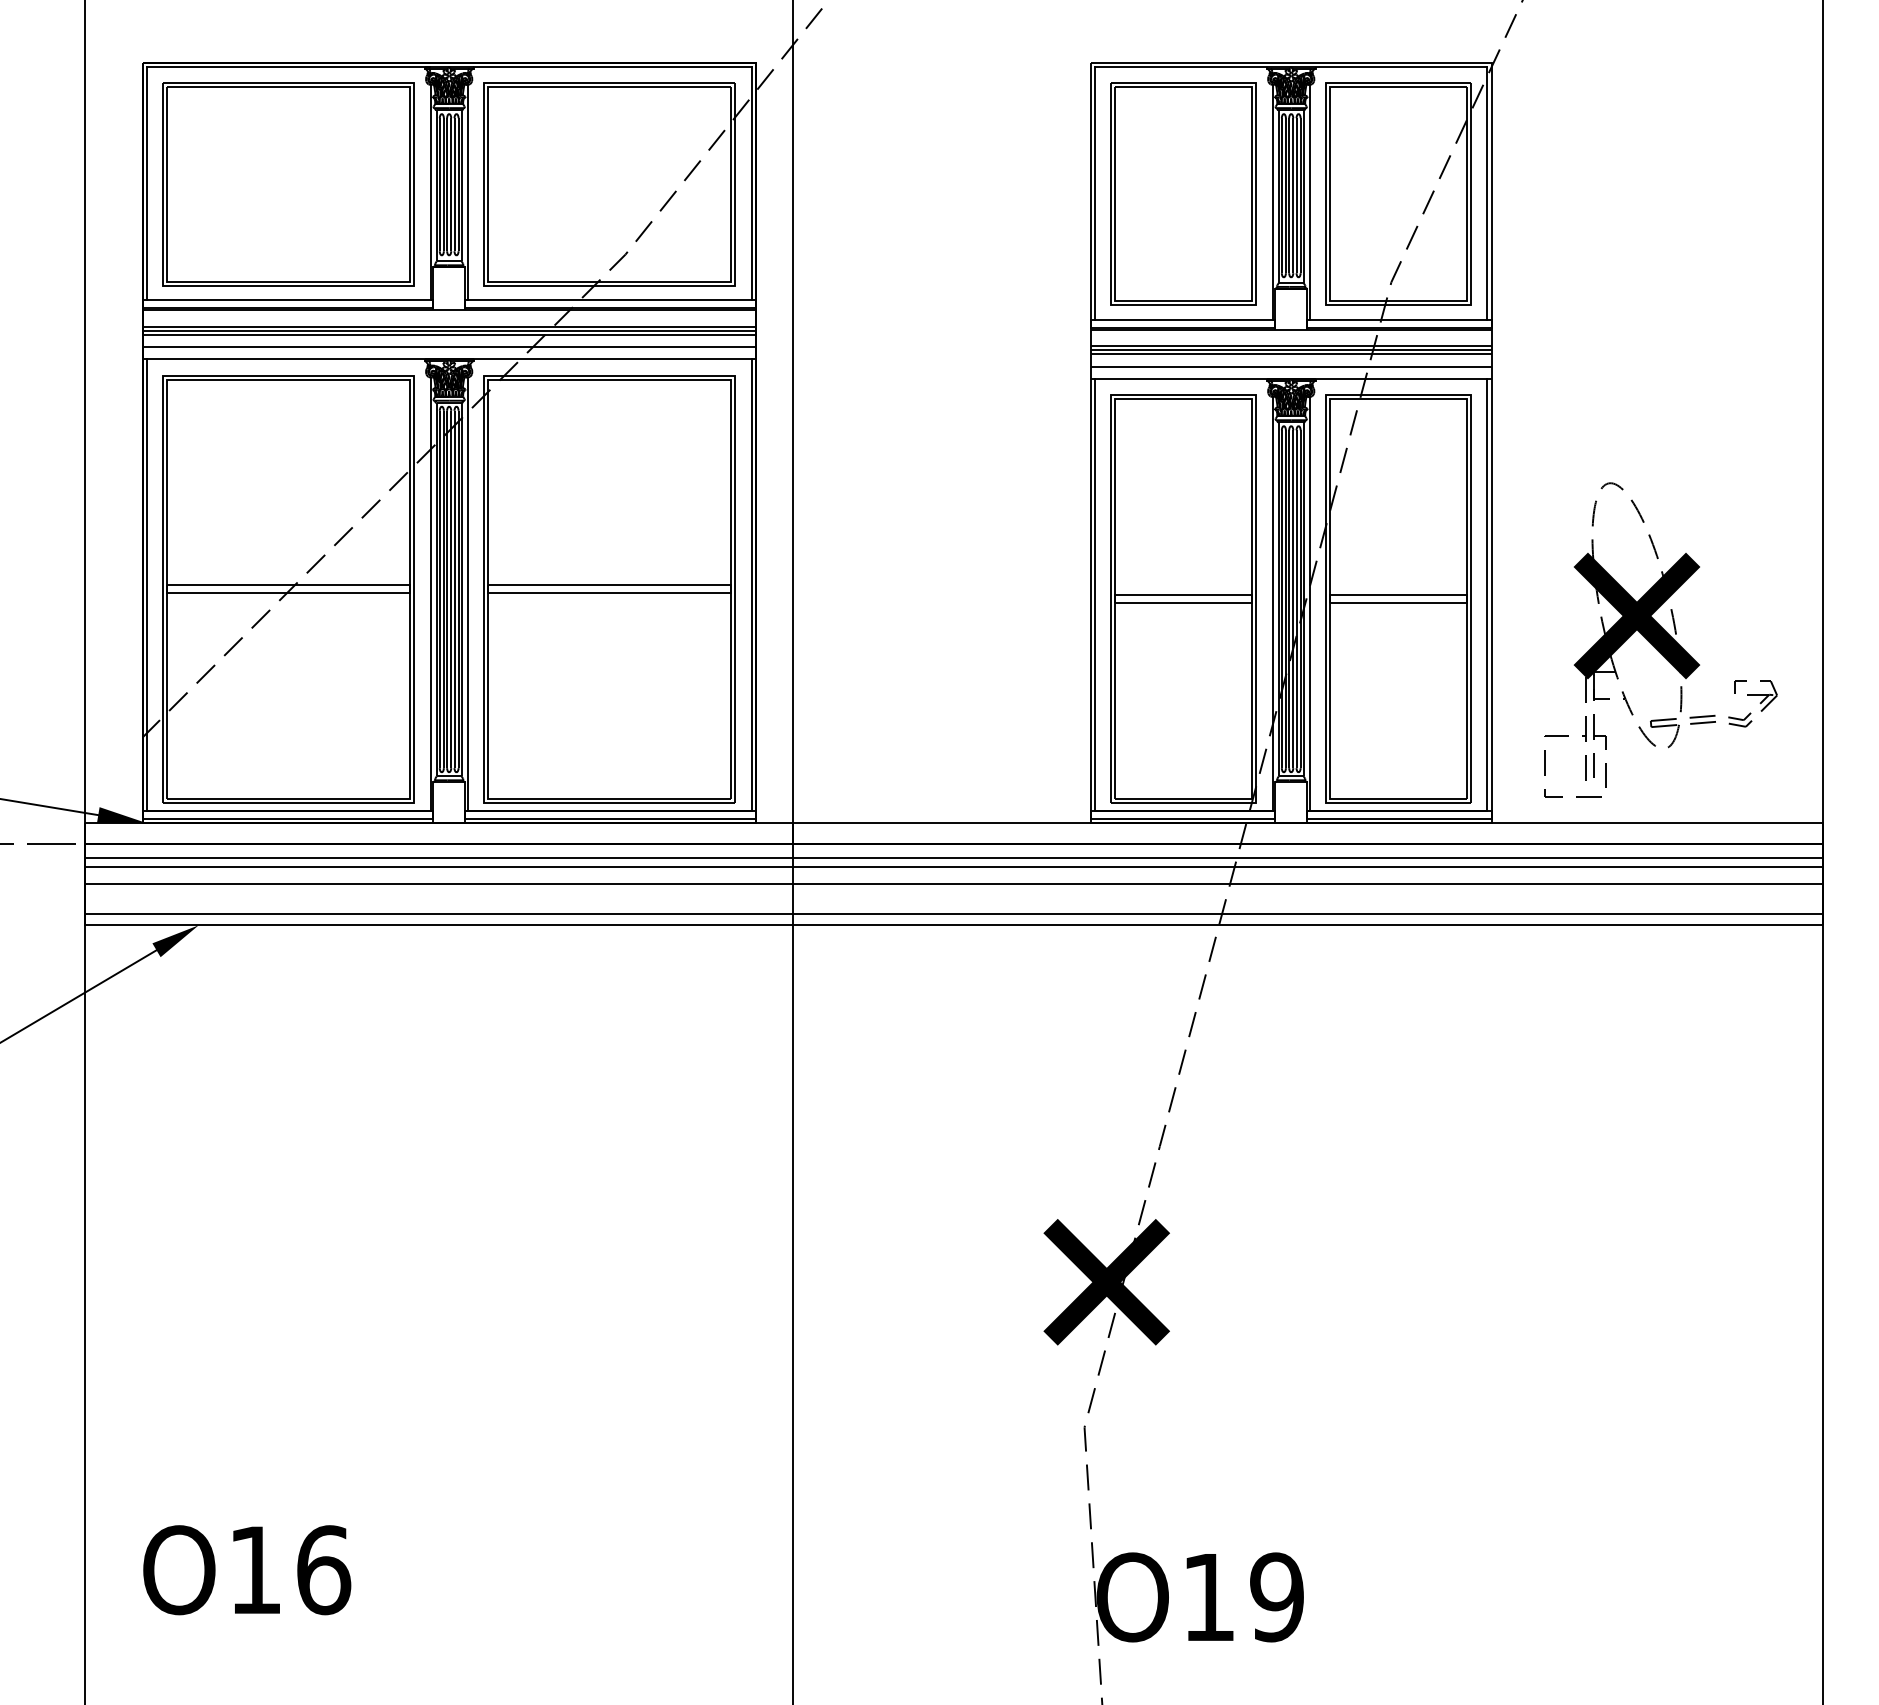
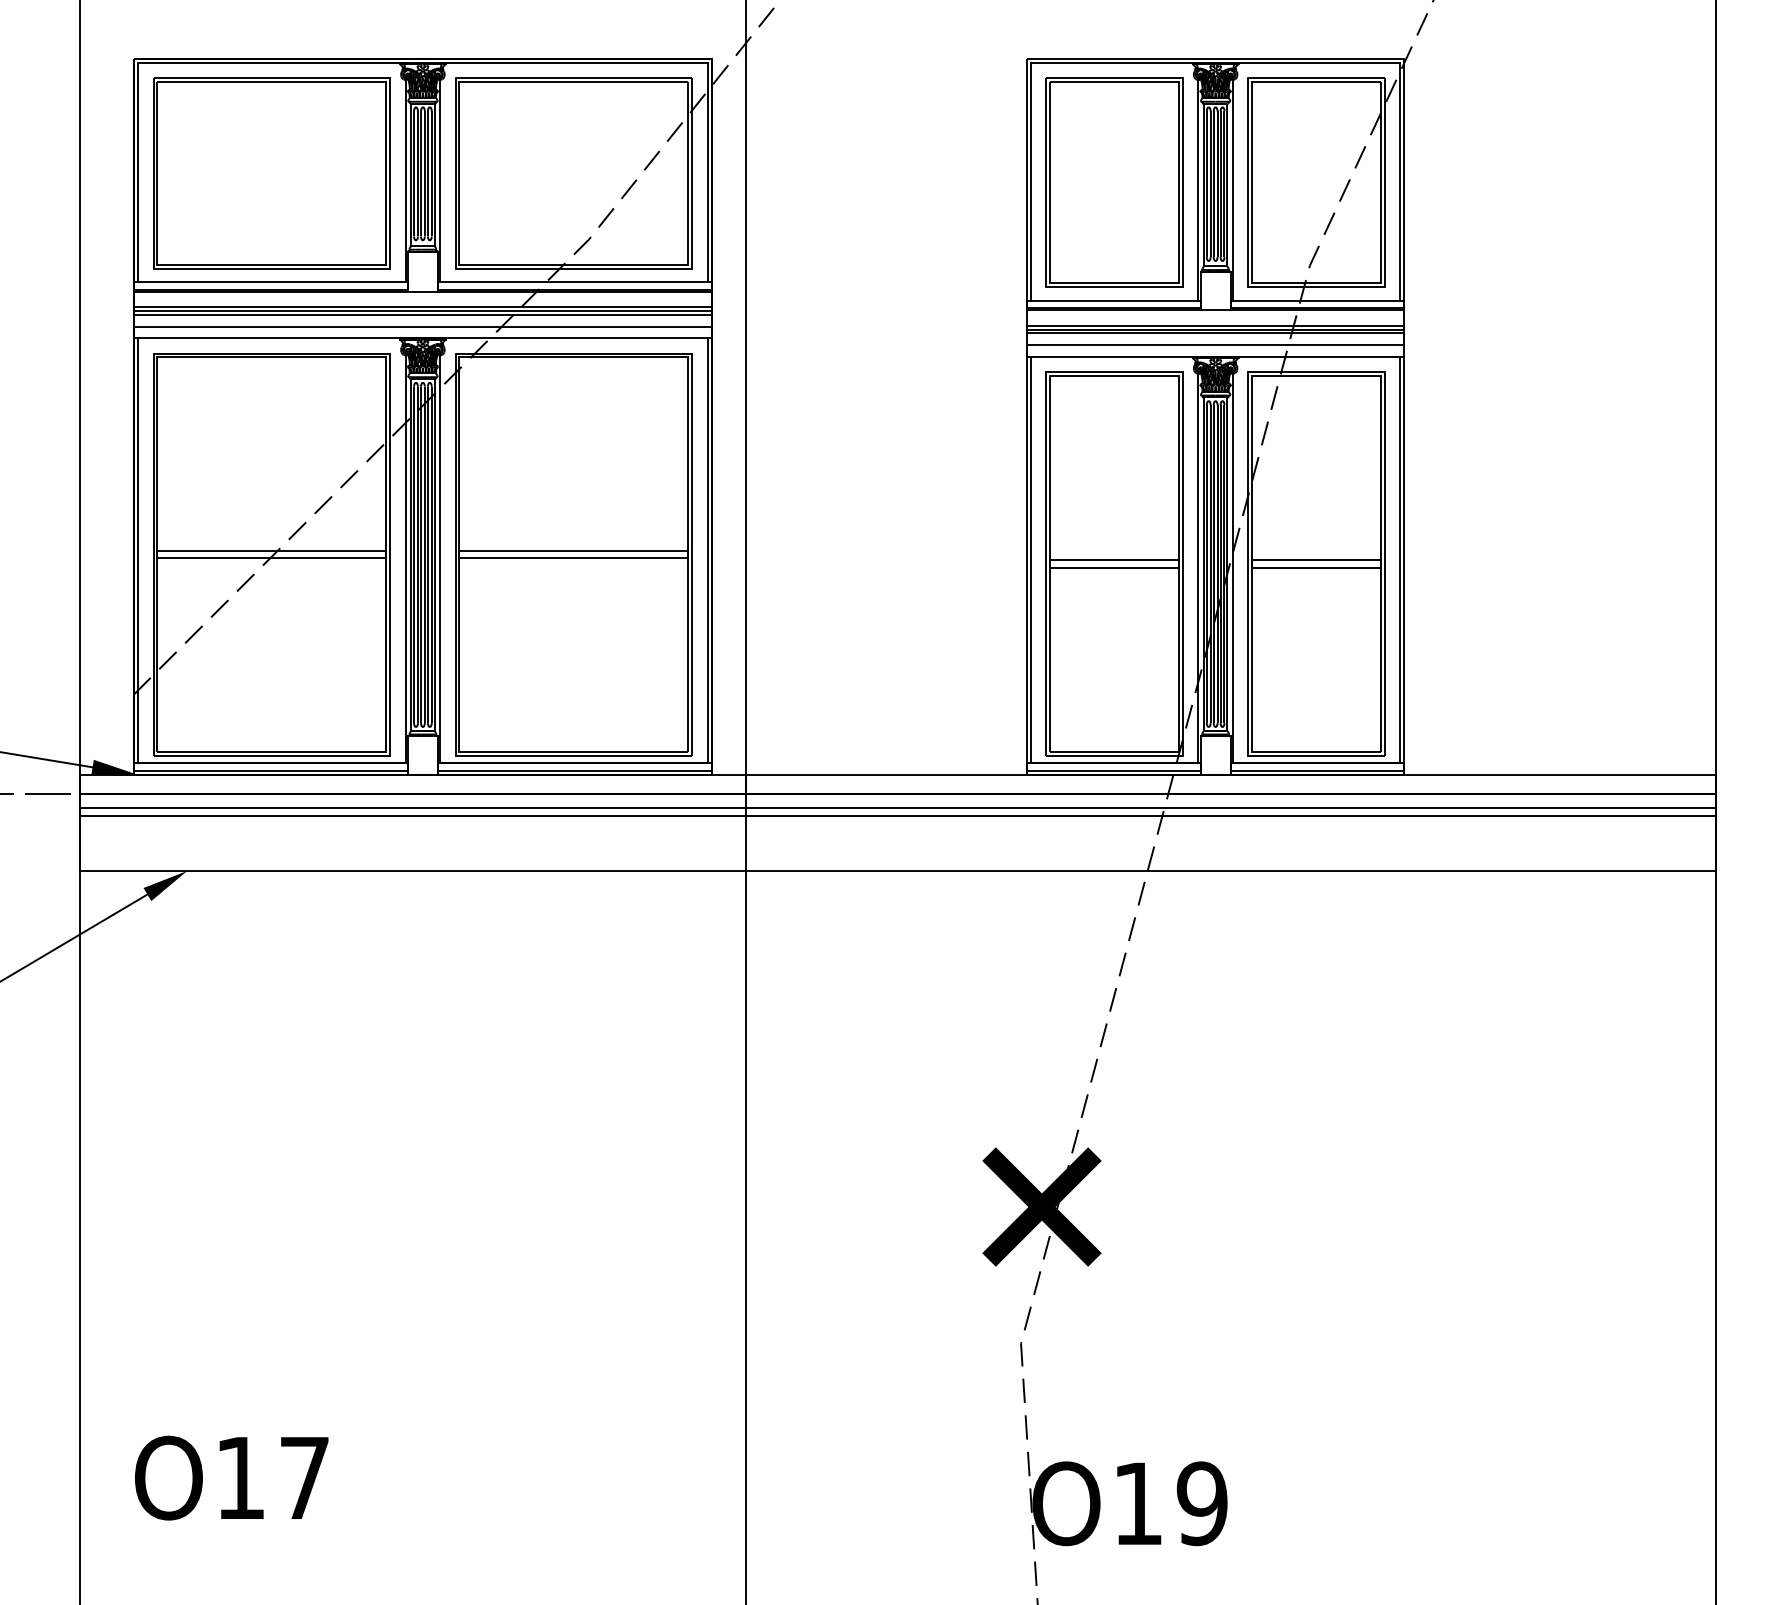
part: (1660, 639) -> (1563, 601), removed
line: (953, 884) -> (897, 832), removed
line: (953, 914) -> (897, 860), removed
text: (324, 1570) -> (305, 1478), O16 -> O17

